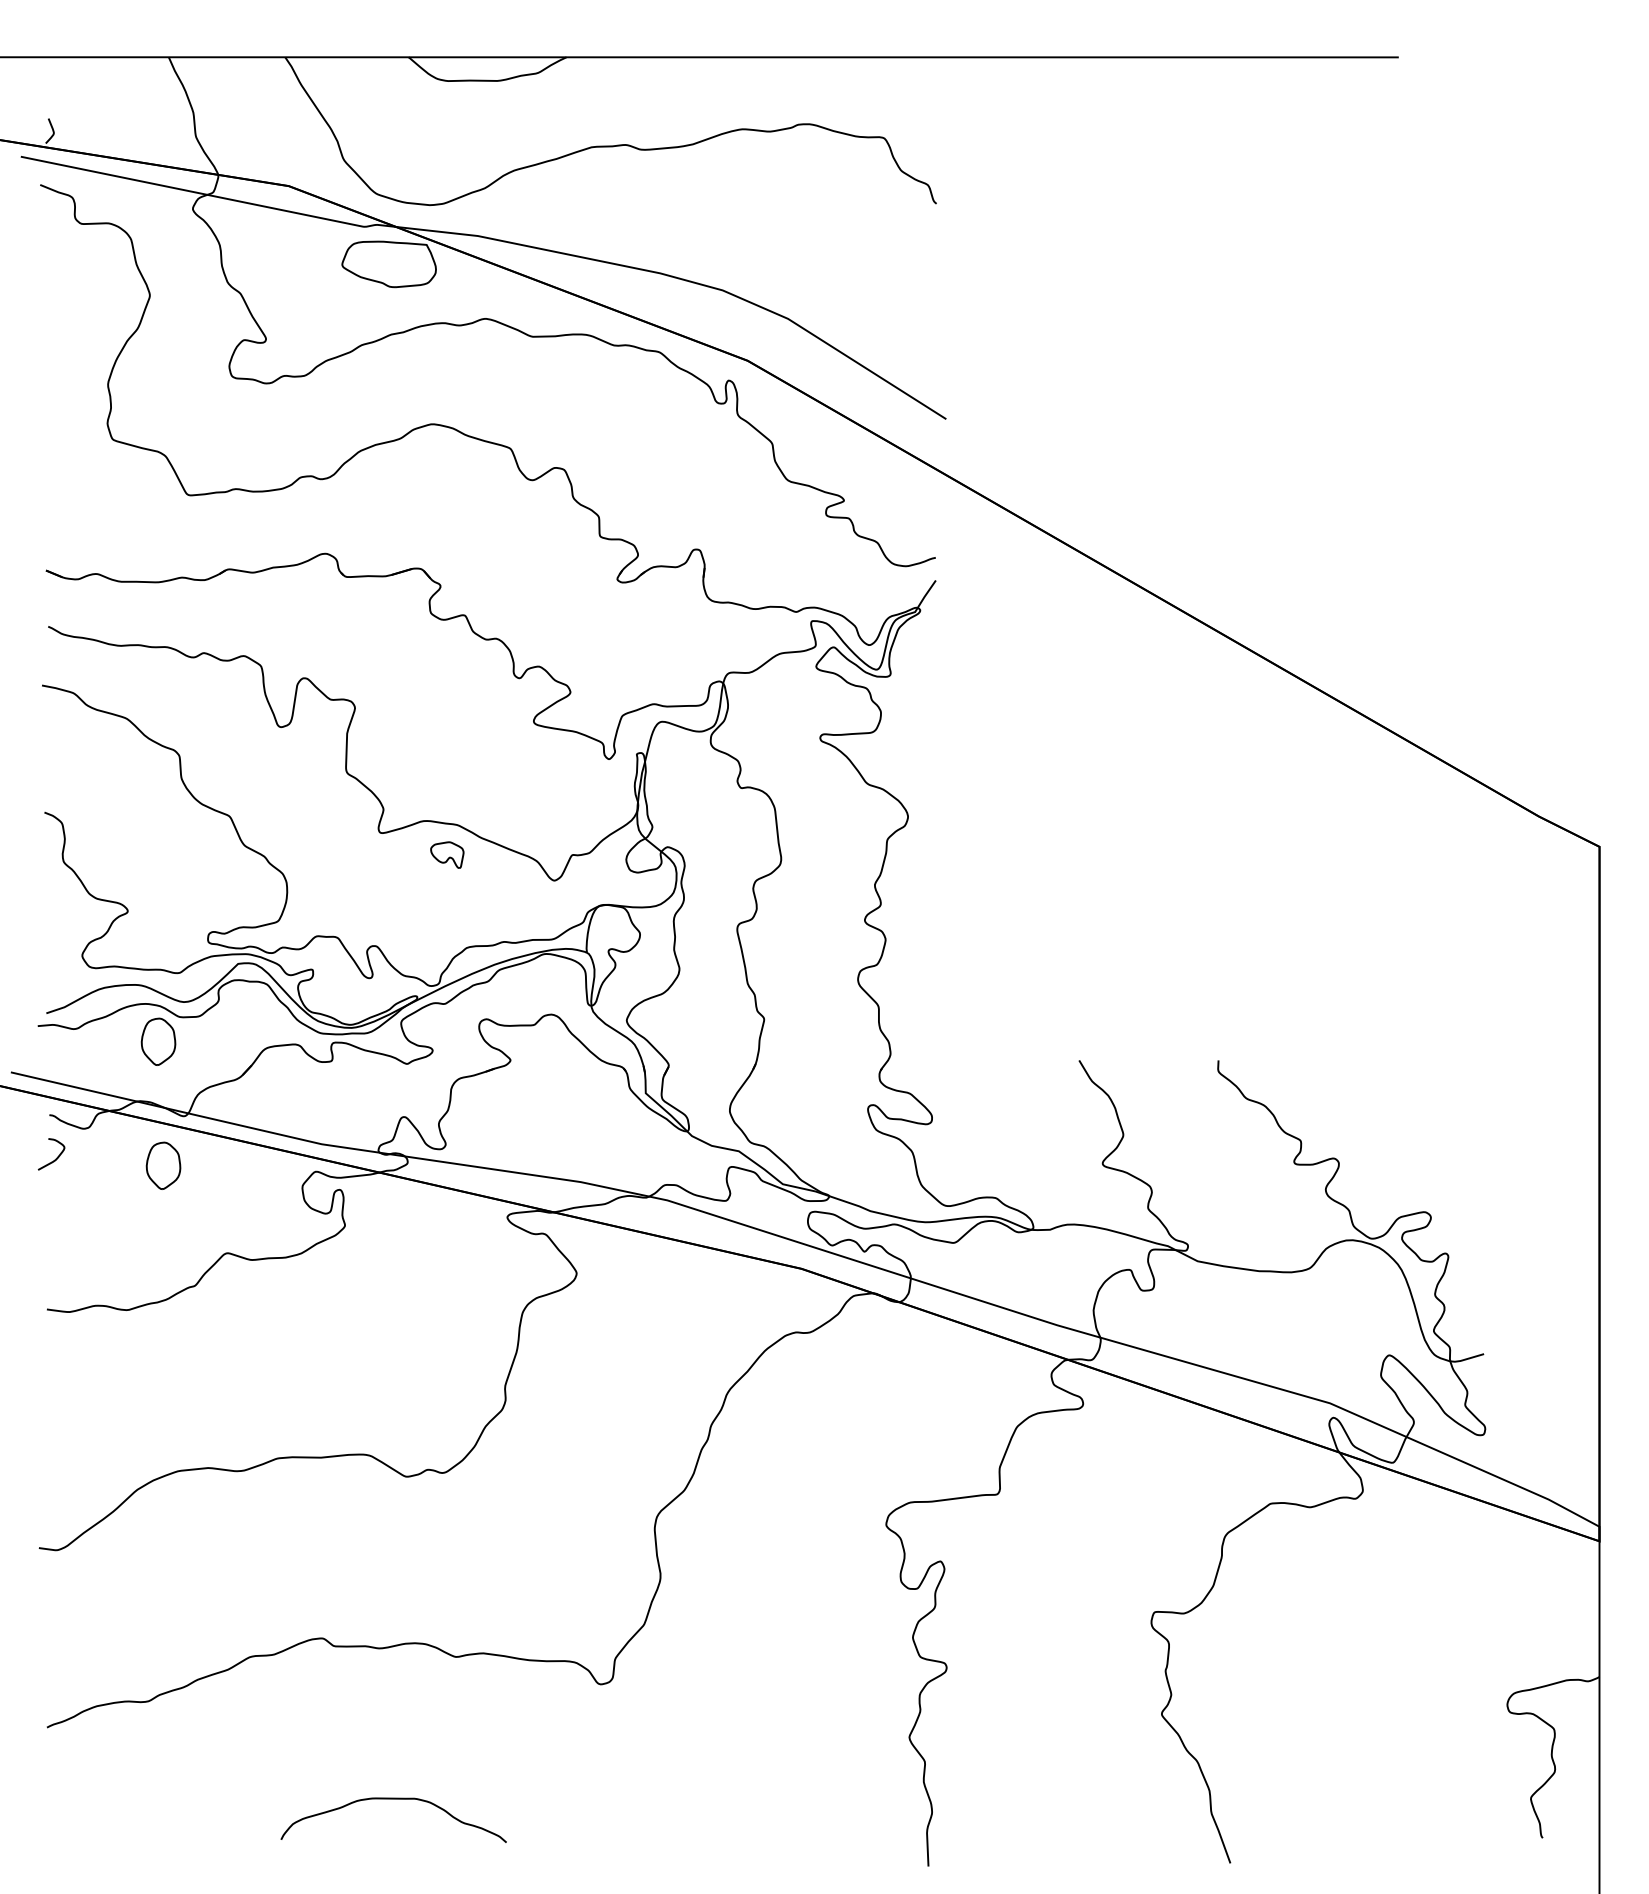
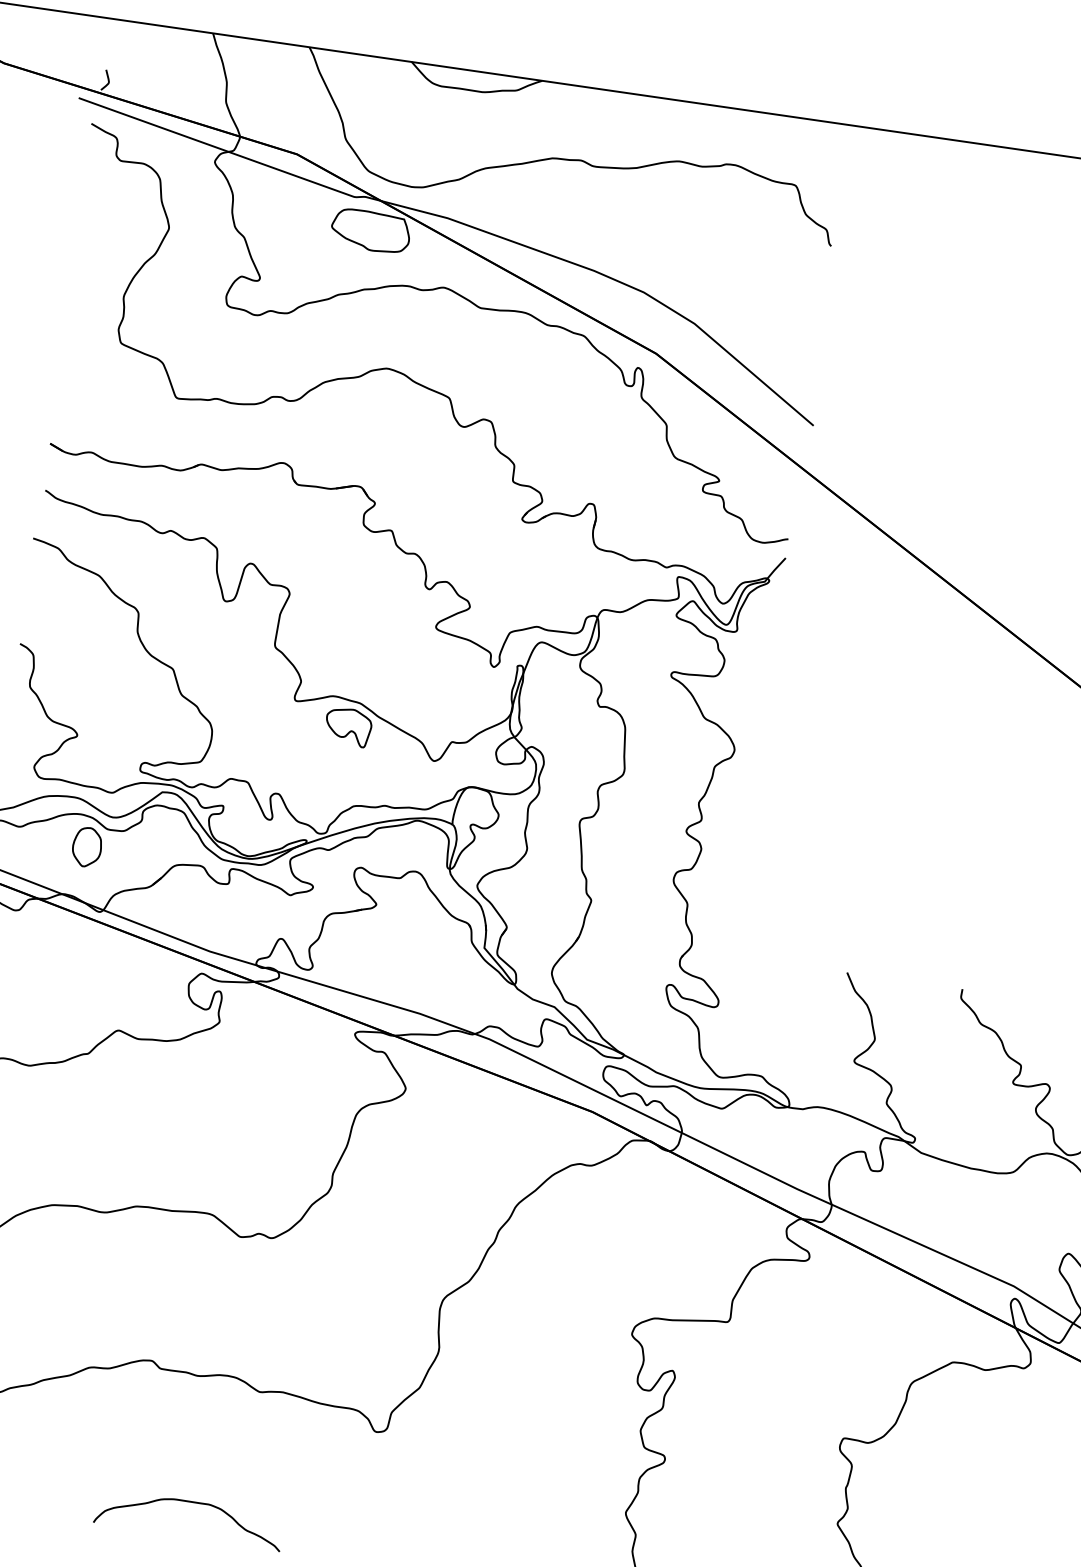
part: (447, 854) -> (348, 726), size x1.67
part: (163, 1165) -> (76, 950), removed

